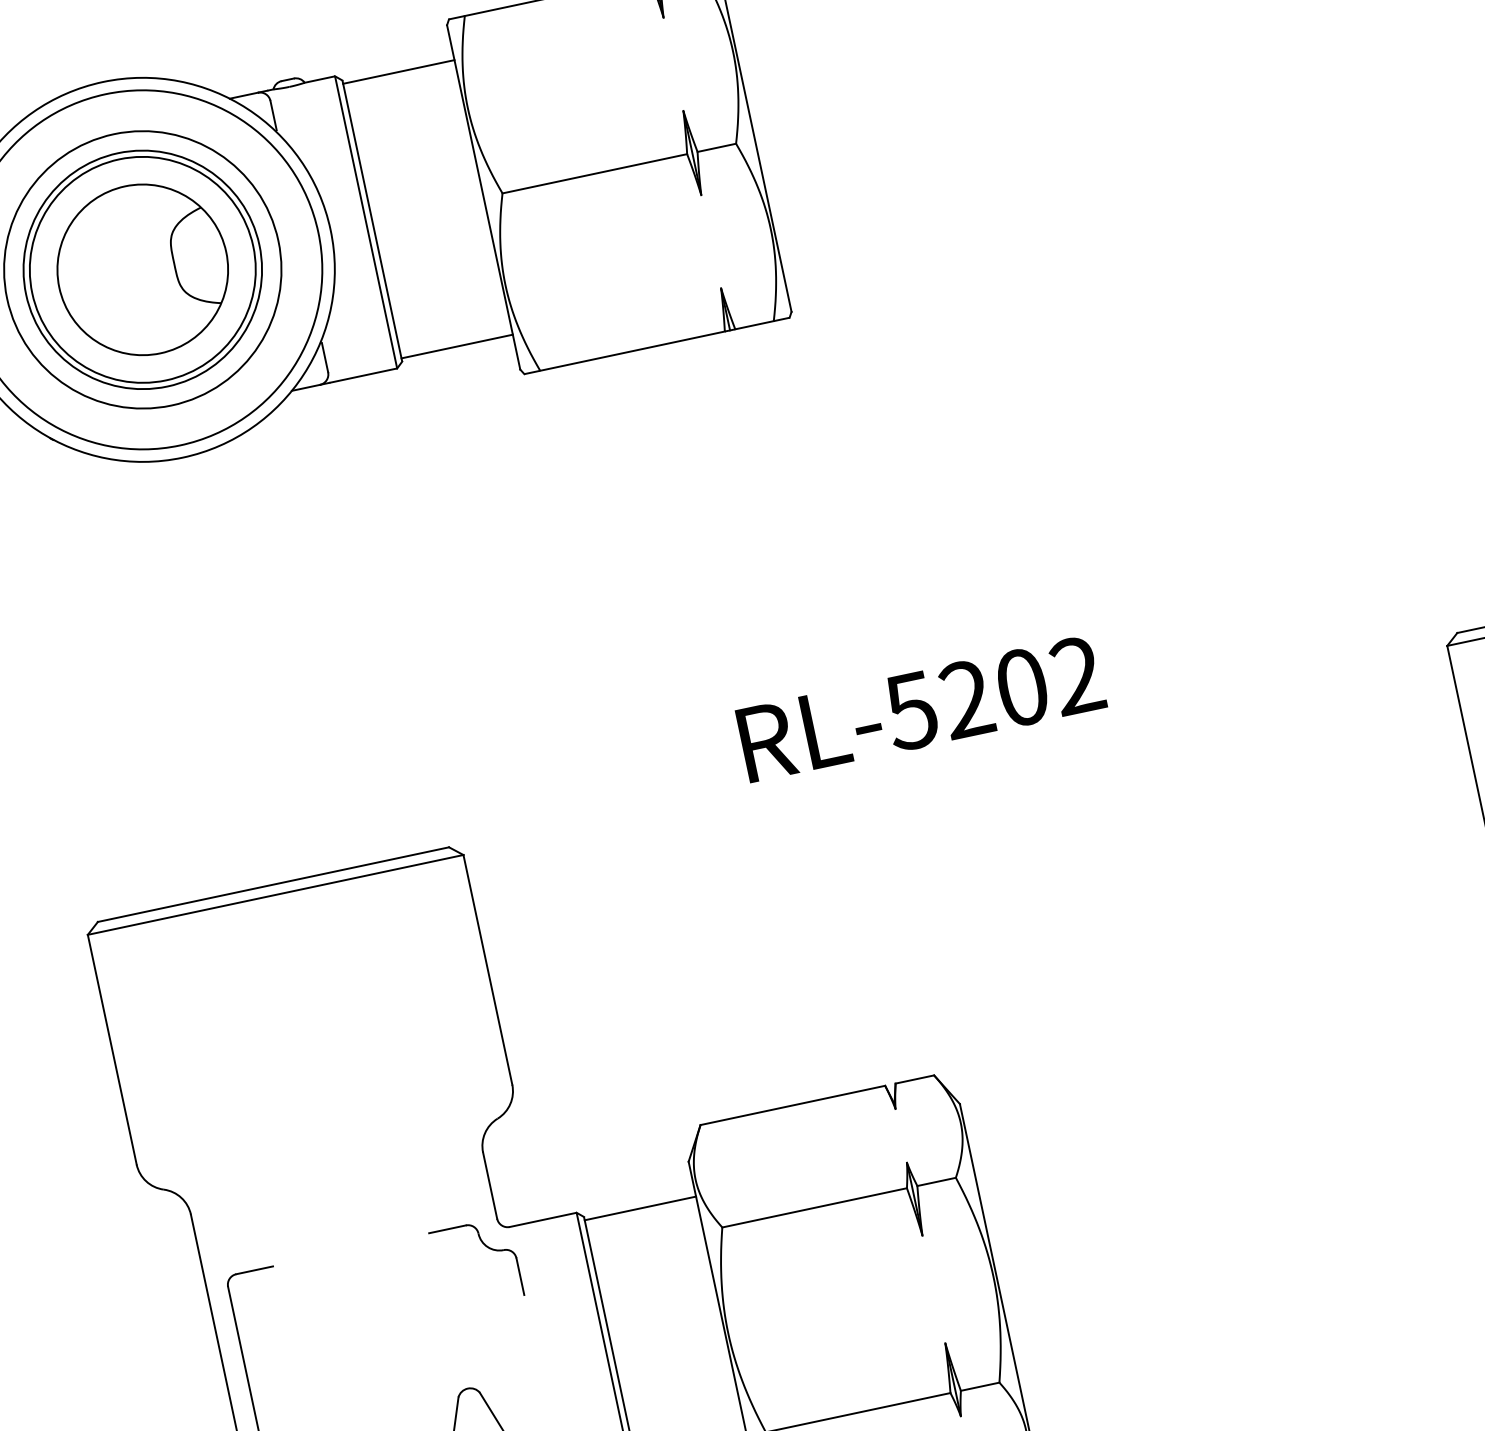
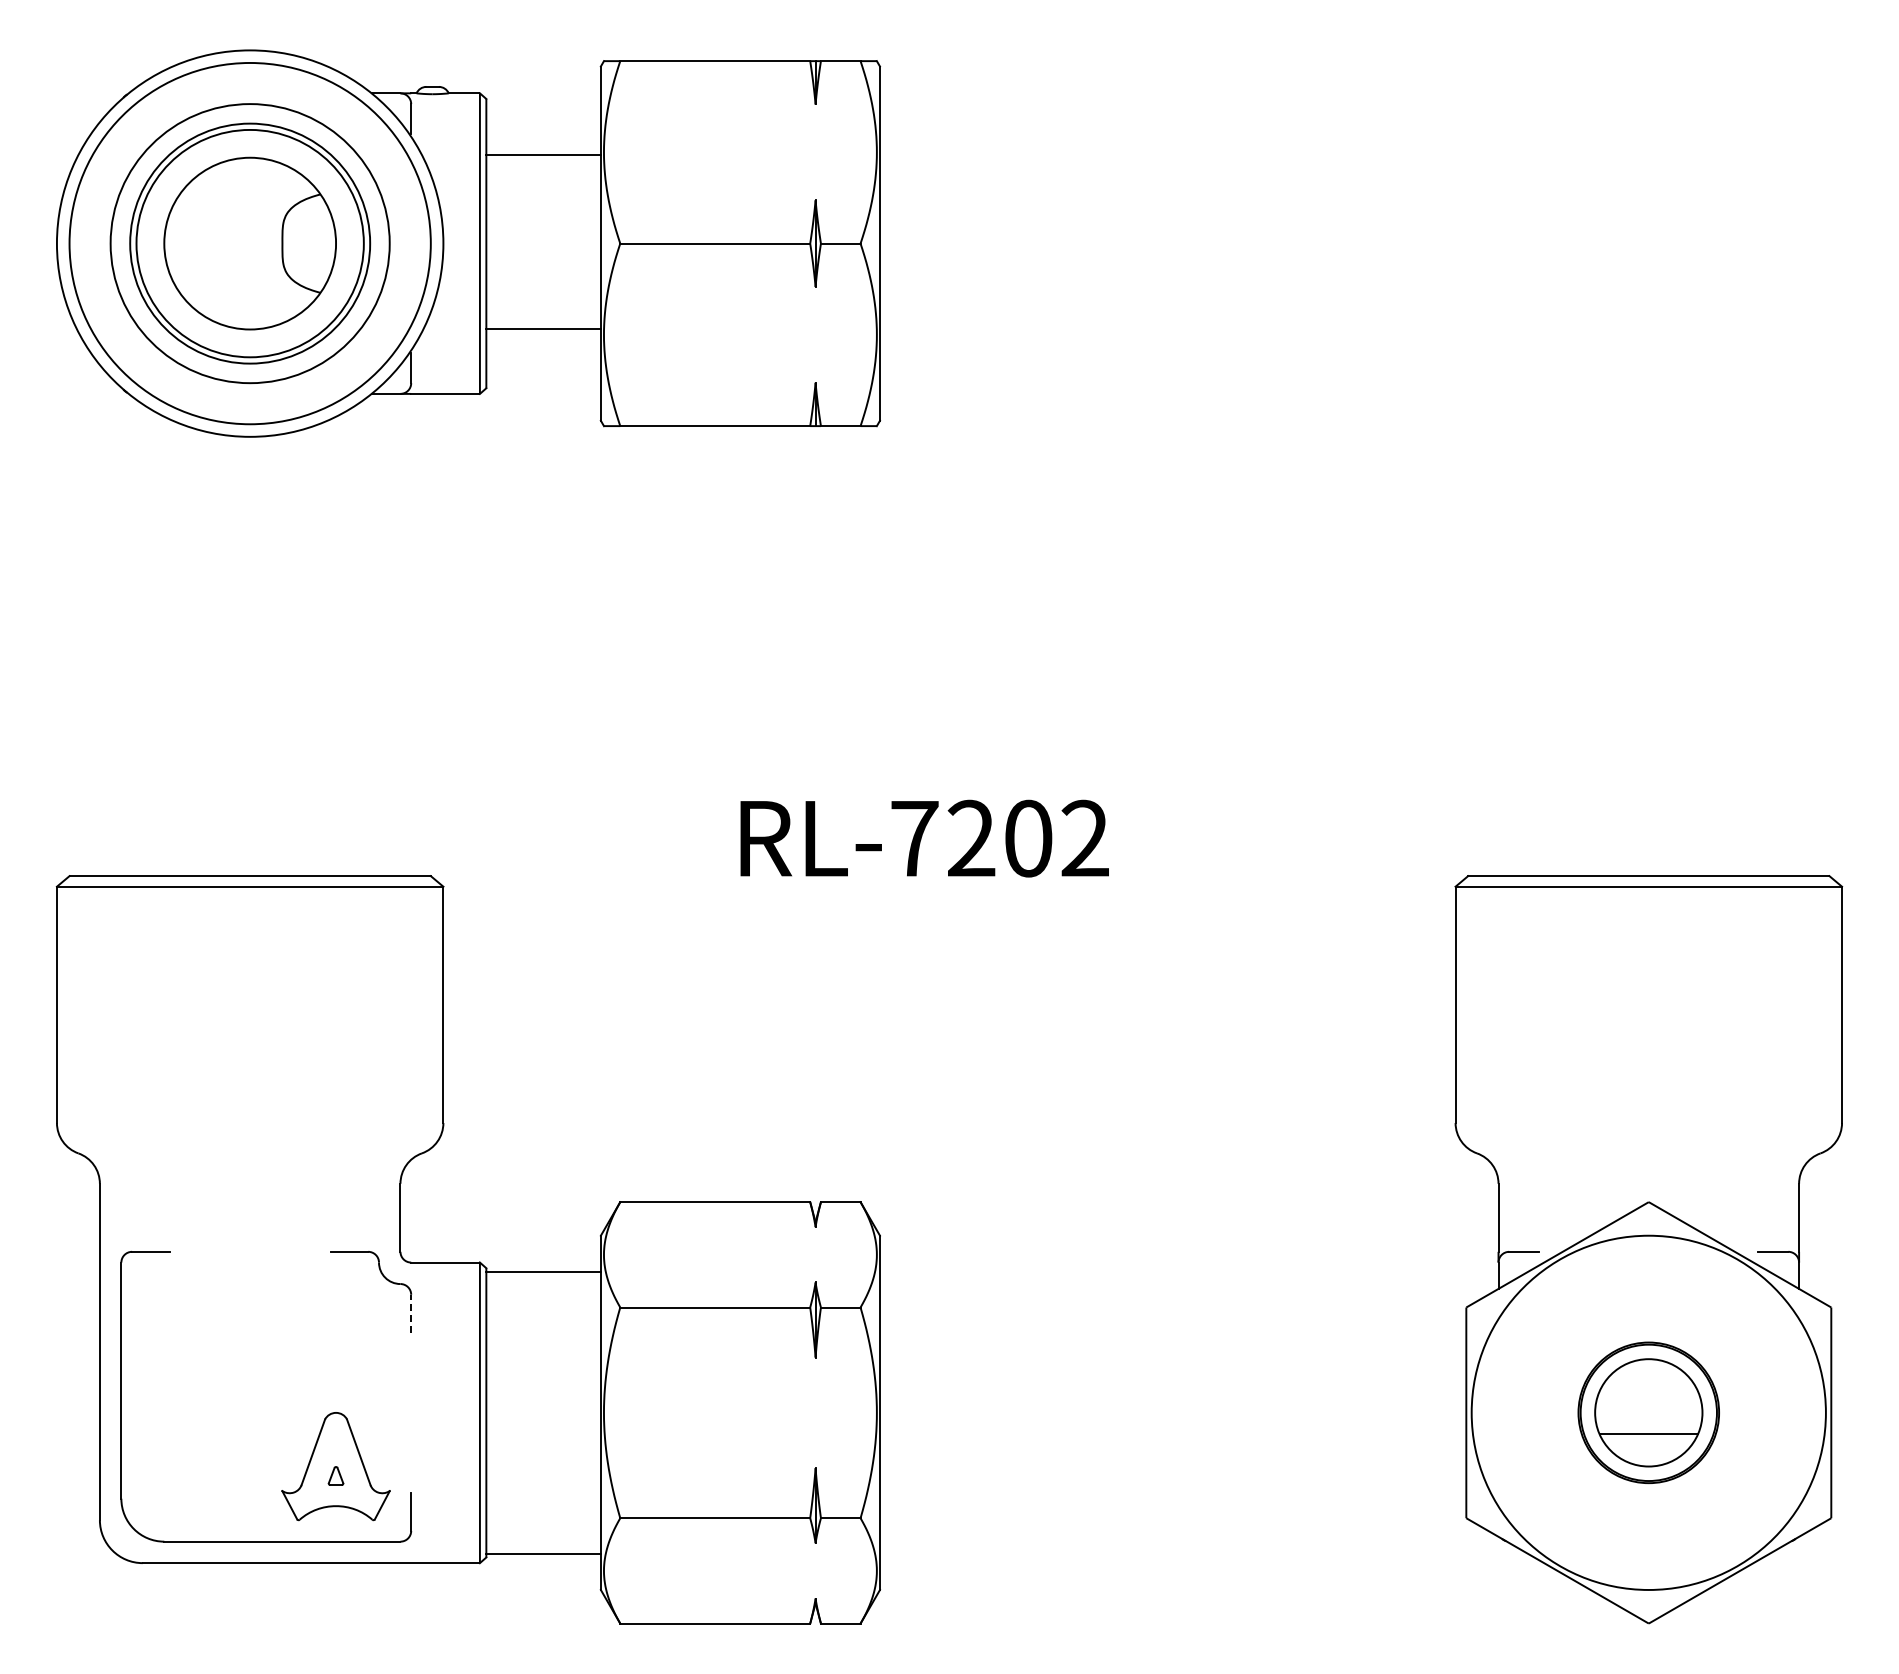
line: (398, 72) -> (543, 155), moved
line: (457, 346) -> (543, 328), moved
text: (910, 712) -> (913, 839), RL-5202 -> RL-7202
line: (520, 1276) -> (411, 1313), solid -> dashed

